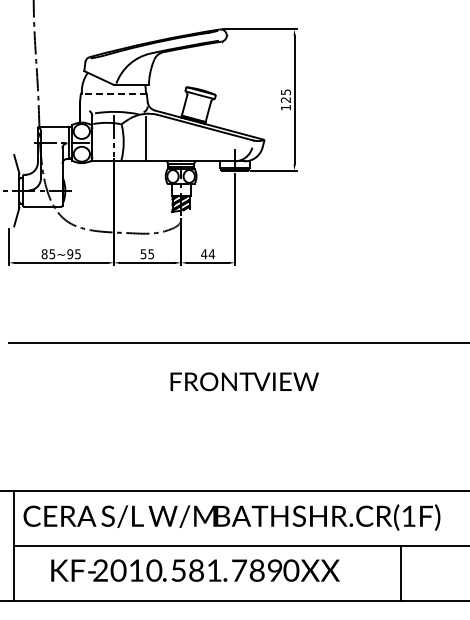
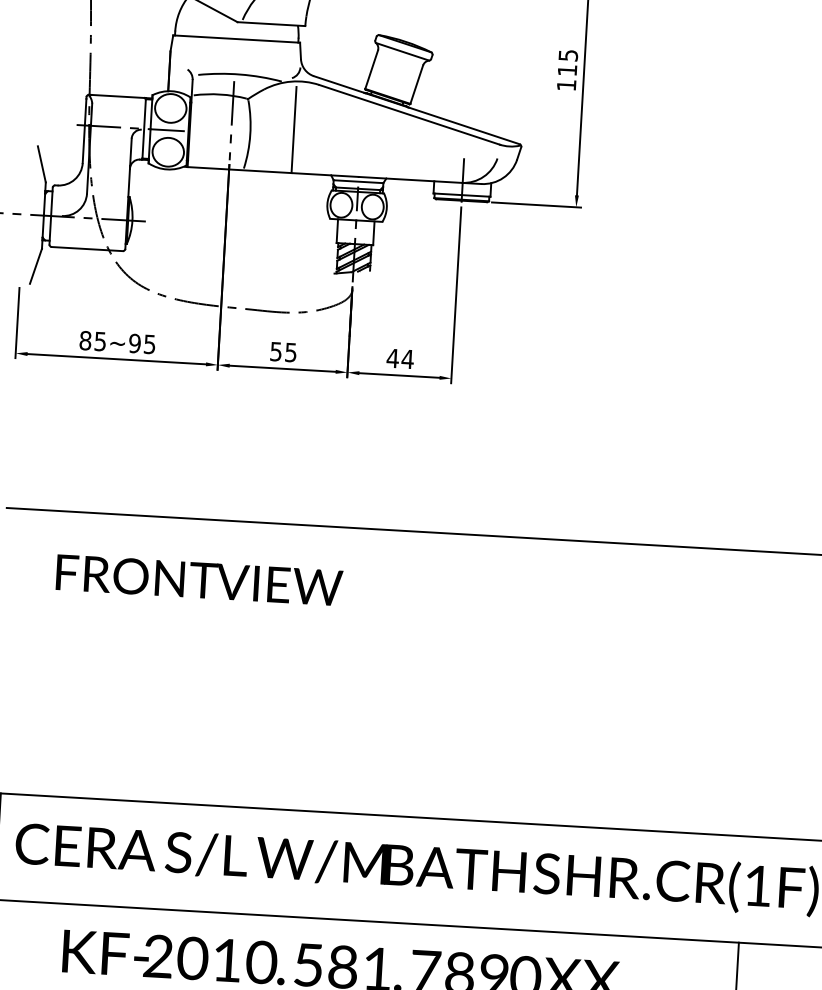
line: (113, 93) -> (236, 38), dashed -> solid
text: (285, 99) -> (566, 69), 125 -> 115
text: (244, 381) -> (199, 579), moved

